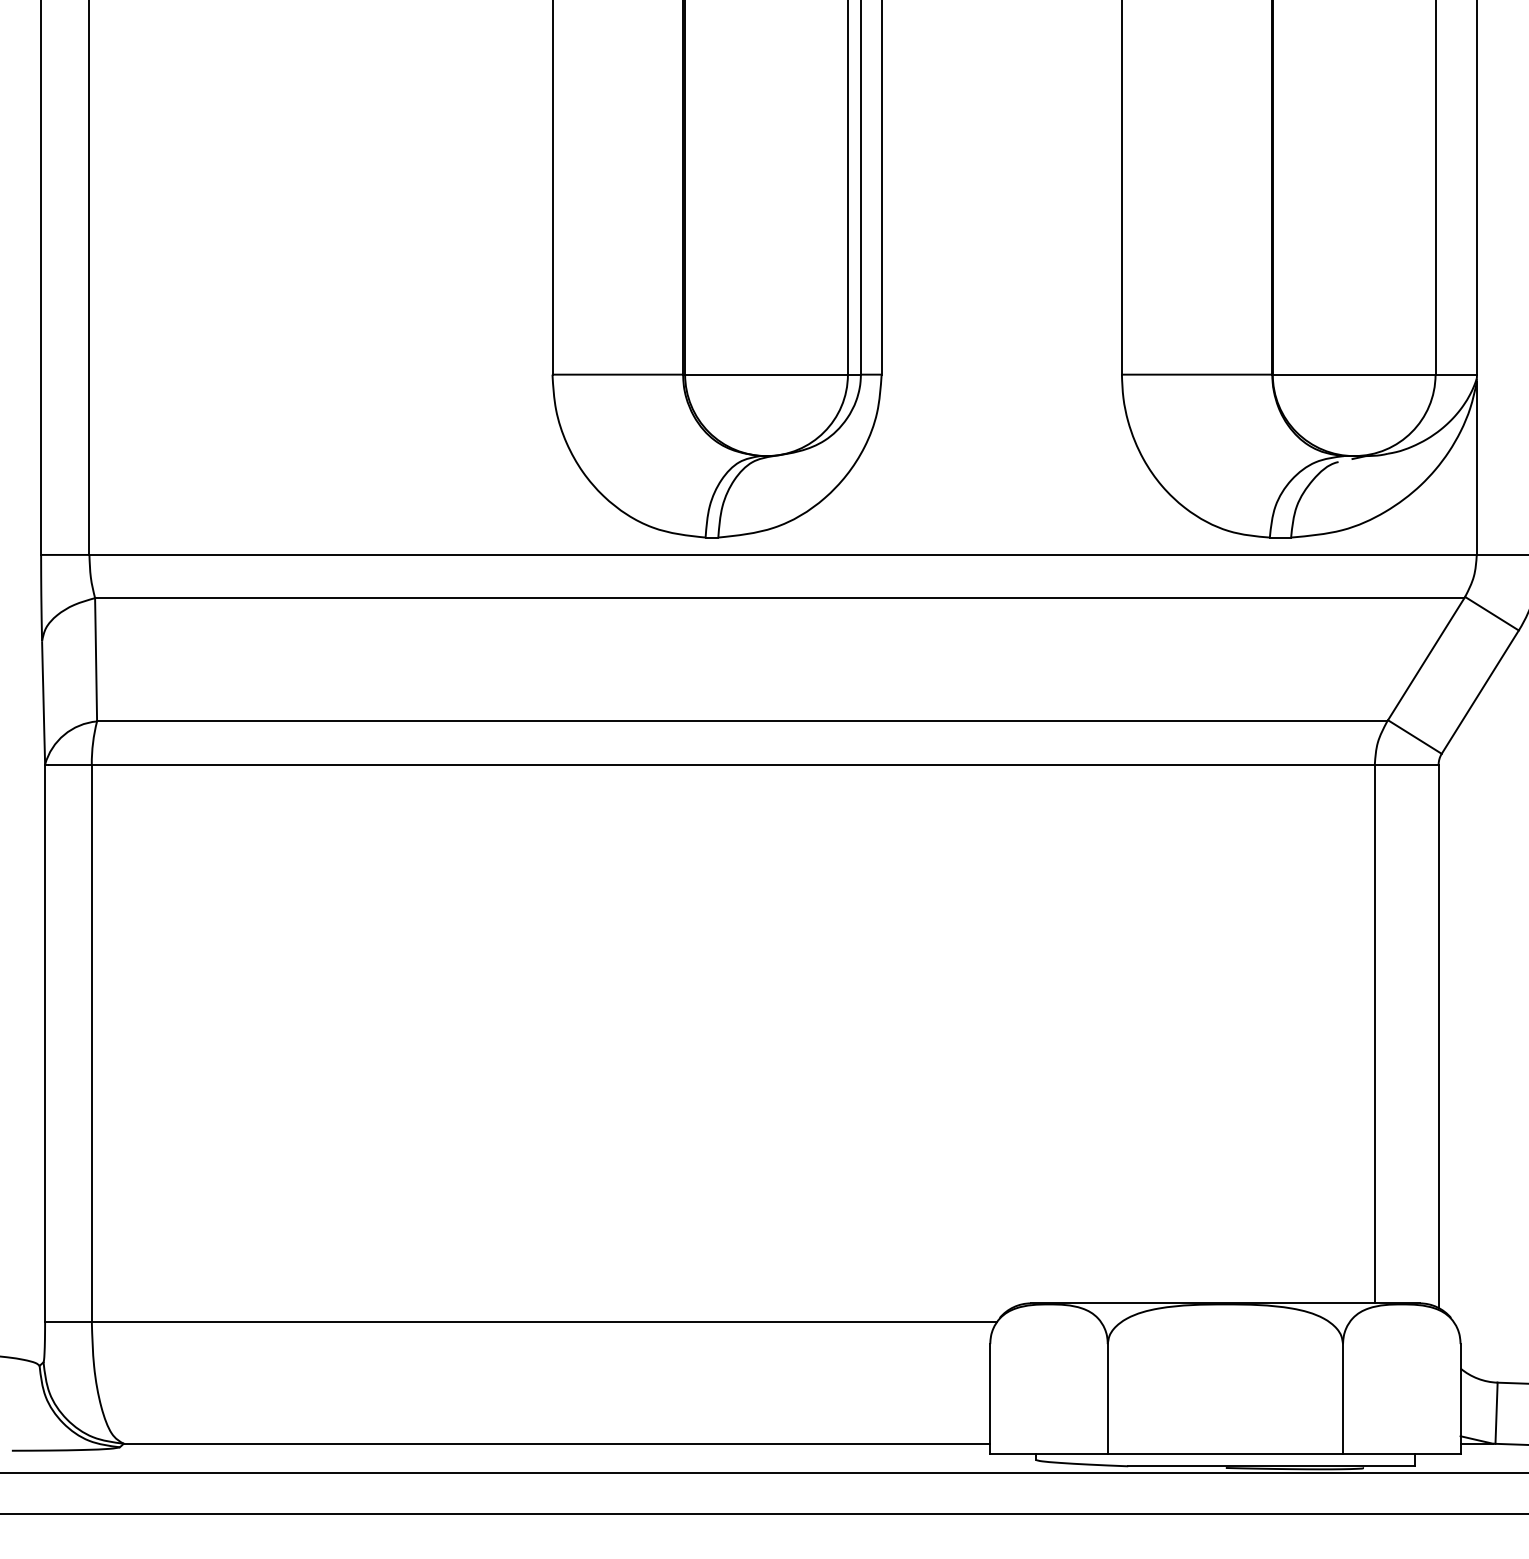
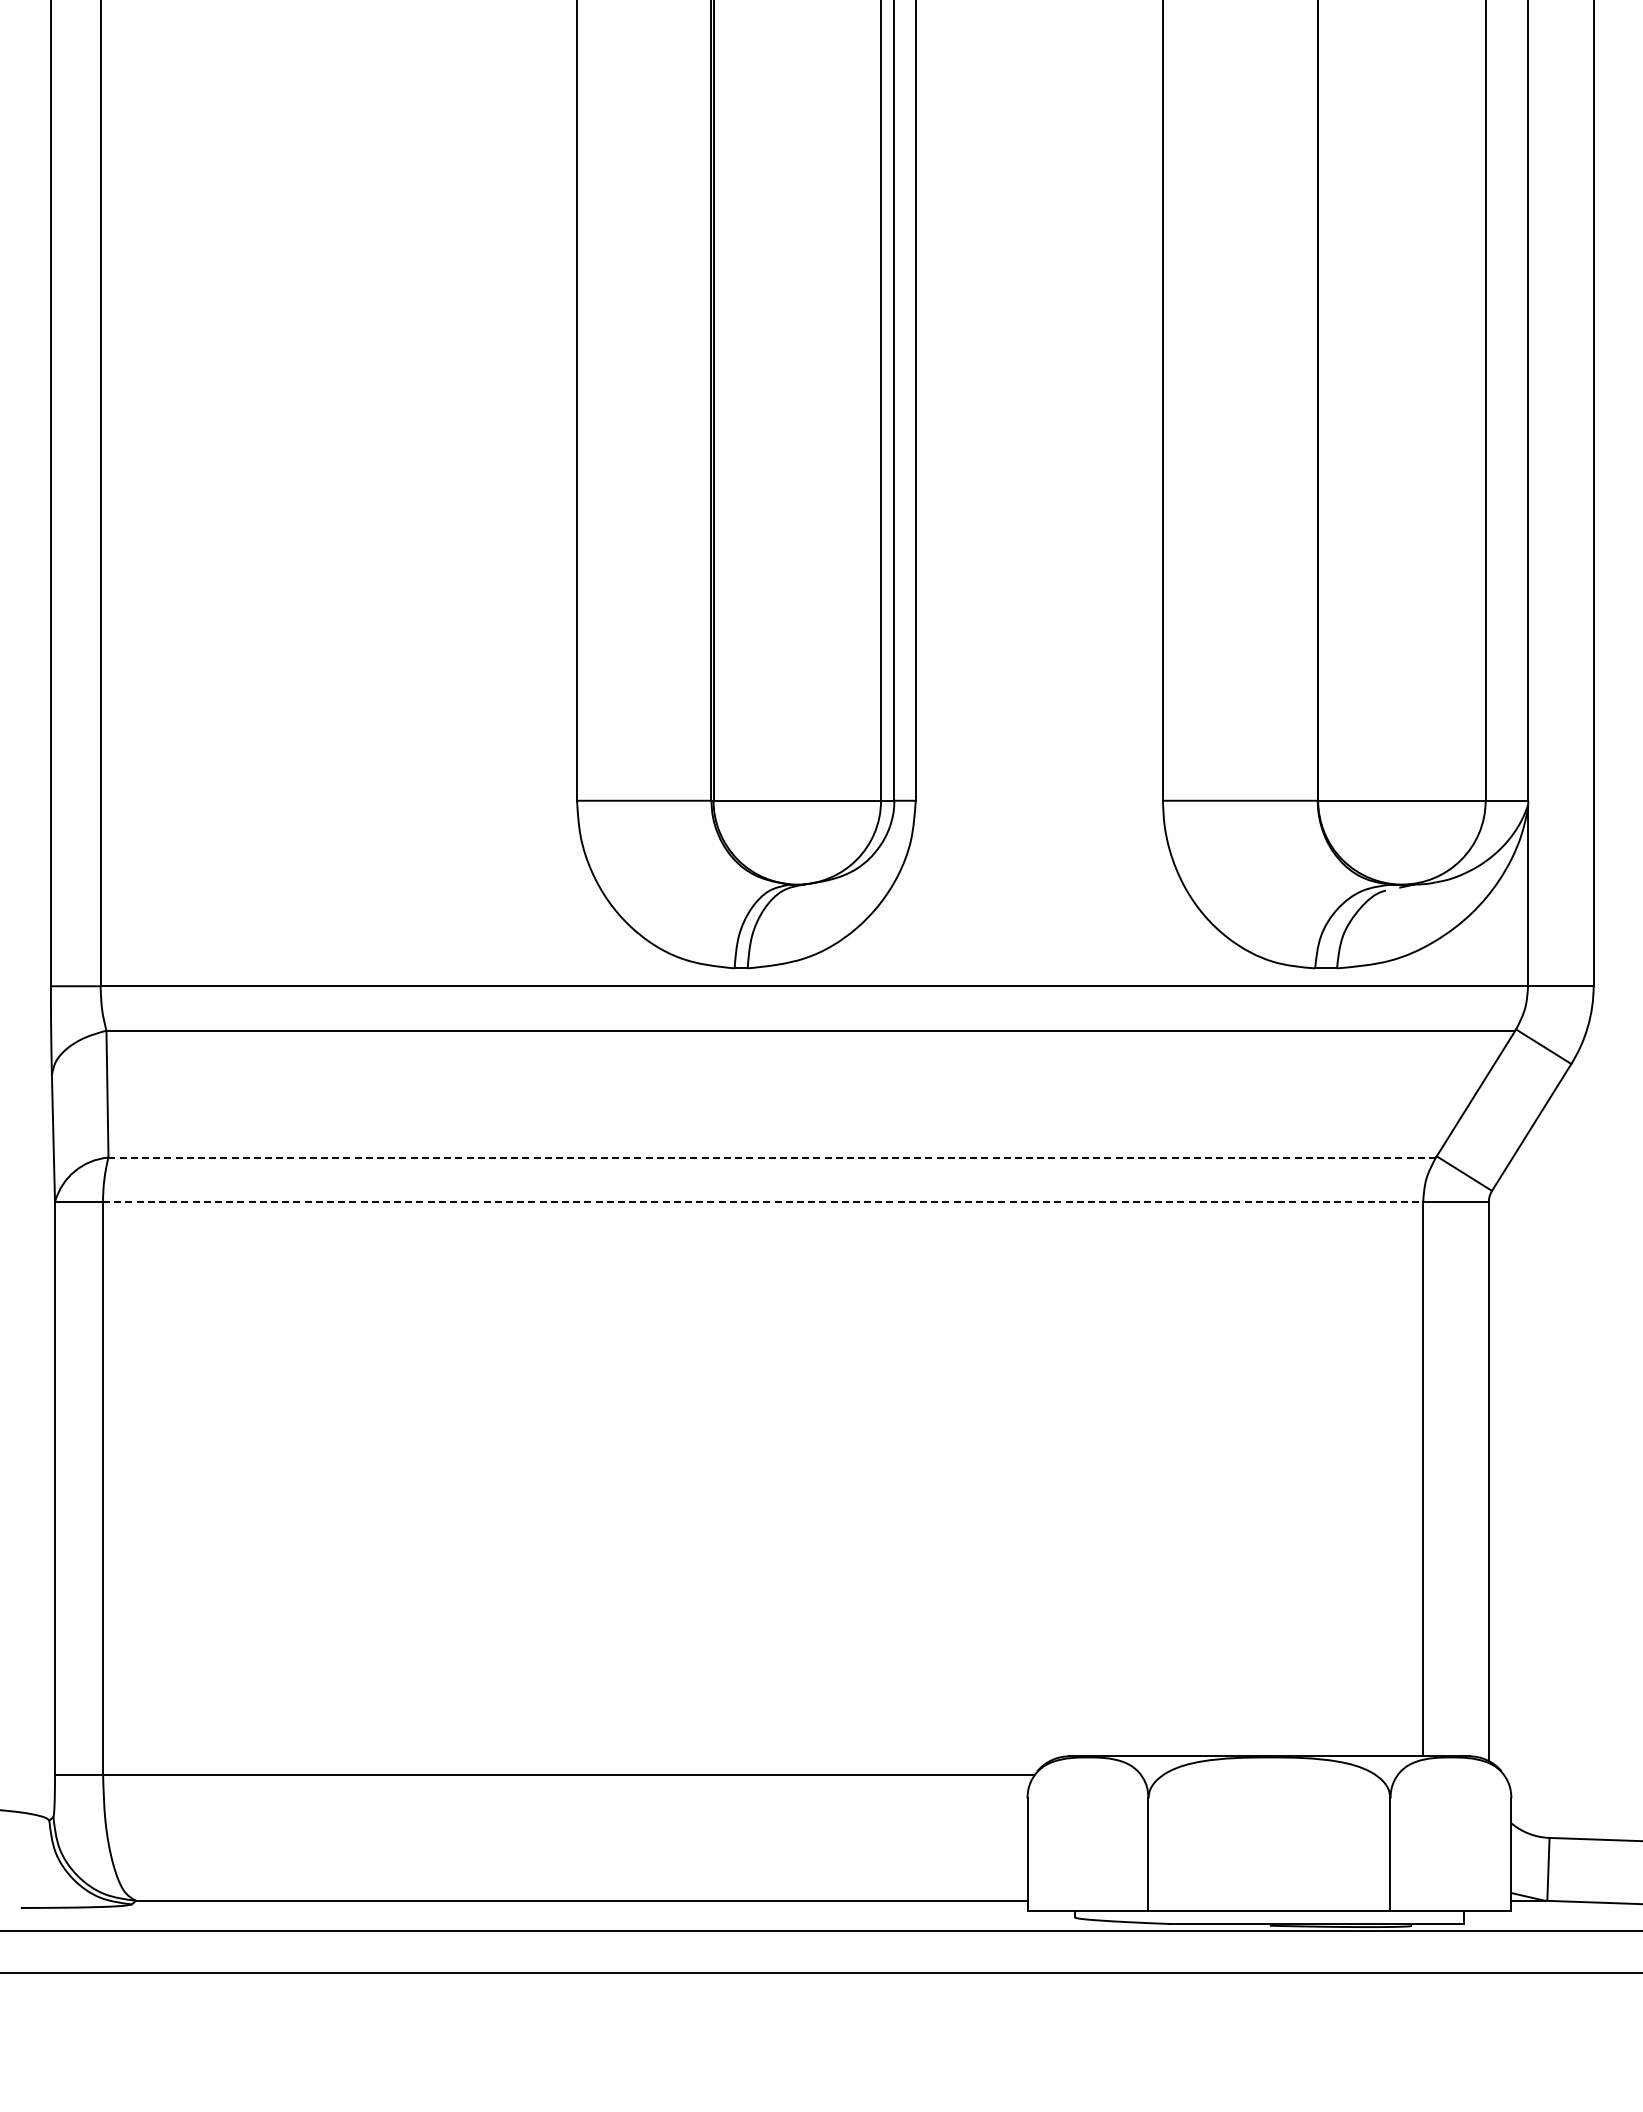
line: (742, 721) -> (772, 1157), solid -> dashed
line: (733, 765) -> (763, 1202), solid -> dashed

